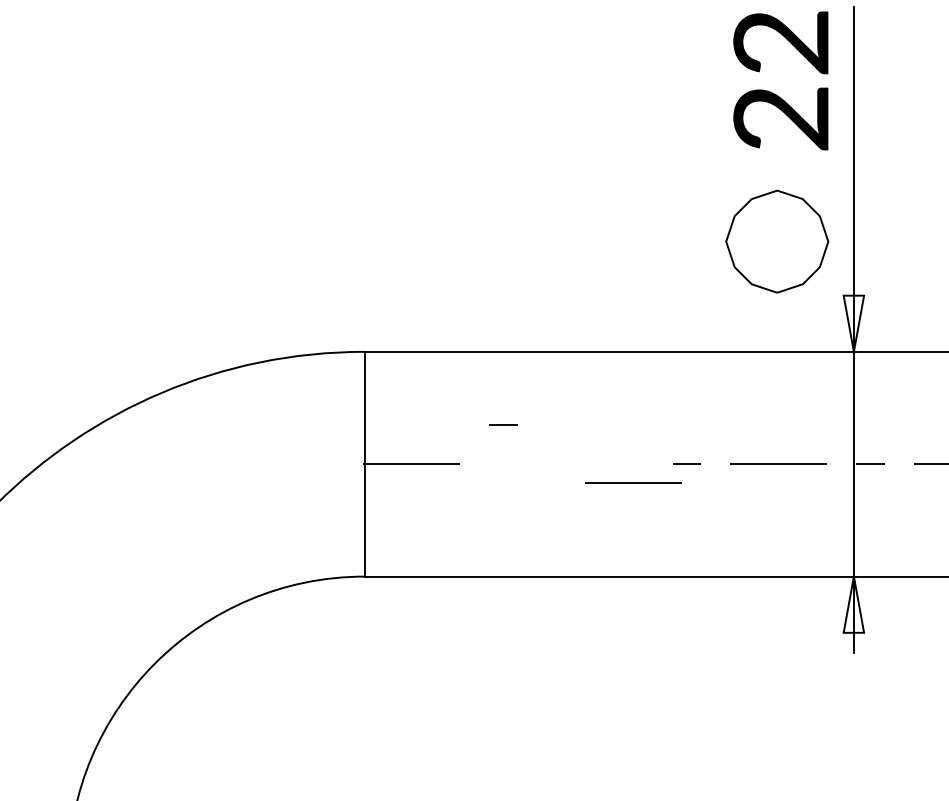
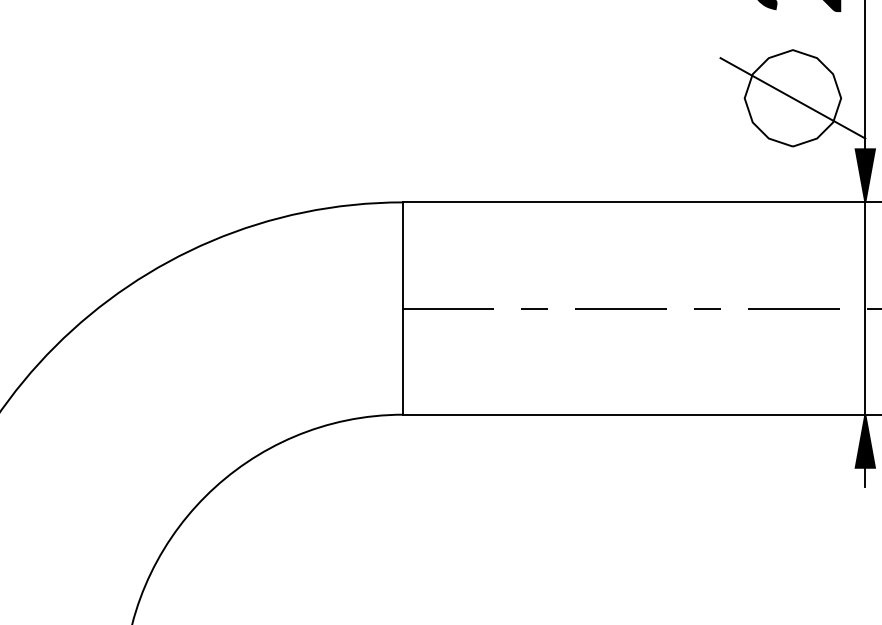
line: (776, 241) -> (792, 98), added
fill: (853, 323) -> (864, 175), added
line: (503, 424) -> (534, 307), moved
line: (633, 482) -> (621, 307), moved
fill: (853, 604) -> (864, 441), added

